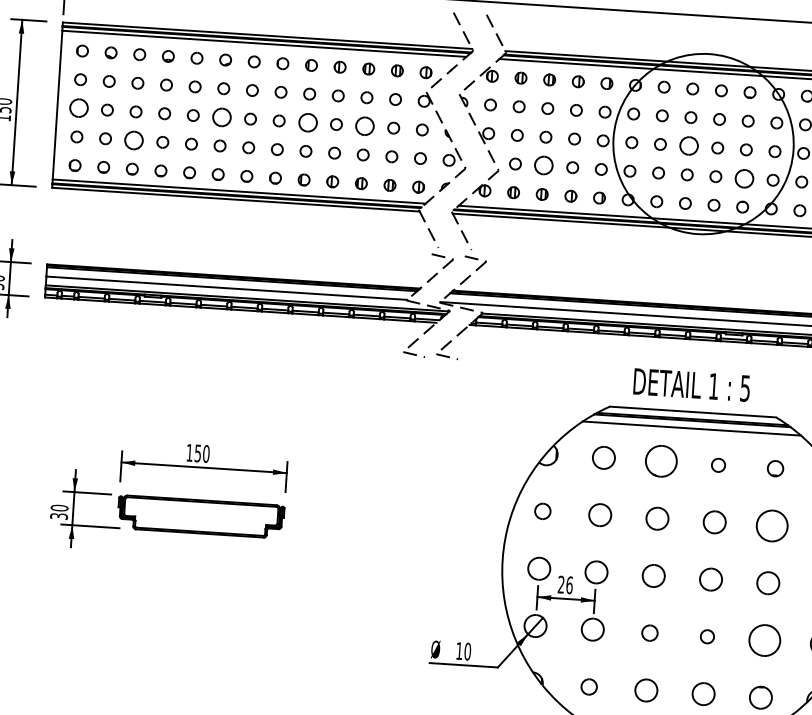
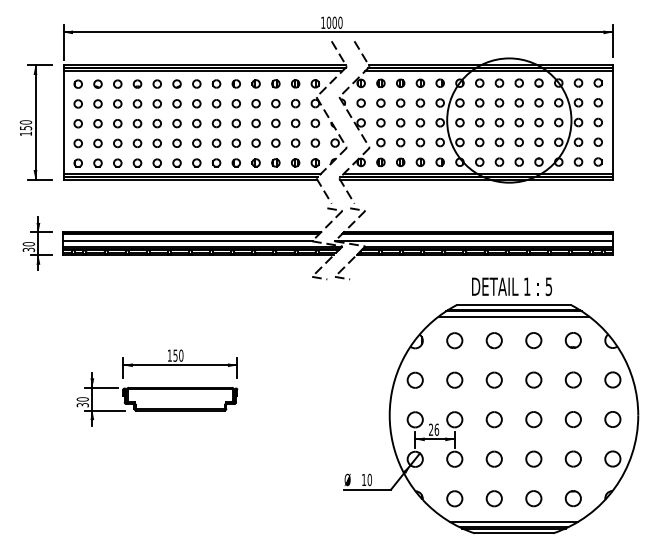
part: (77, 107) -> (77, 123), size x0.62
part: (221, 117) -> (176, 123), size x0.62
part: (306, 122) -> (235, 123), size x0.62
part: (364, 126) -> (275, 123), size x0.62
part: (133, 140) -> (117, 143), size x0.62
part: (689, 145) -> (499, 122), size x0.62
part: (543, 165) -> (400, 142), size x0.62
part: (743, 177) -> (538, 141), size x0.62
part: (660, 461) -> (493, 340), size x0.71
part: (717, 464) -> (533, 340), size x1.67
part: (774, 468) -> (572, 340), size x1.43
part: (541, 510) -> (414, 379), size x1.43
part: (770, 525) -> (572, 379), size x0.71
part: (648, 632) -> (493, 458), size x1.43
part: (706, 635) -> (533, 458), size x1.67
part: (763, 639) -> (572, 458), size x0.71
part: (588, 686) -> (454, 498), size x1.43

